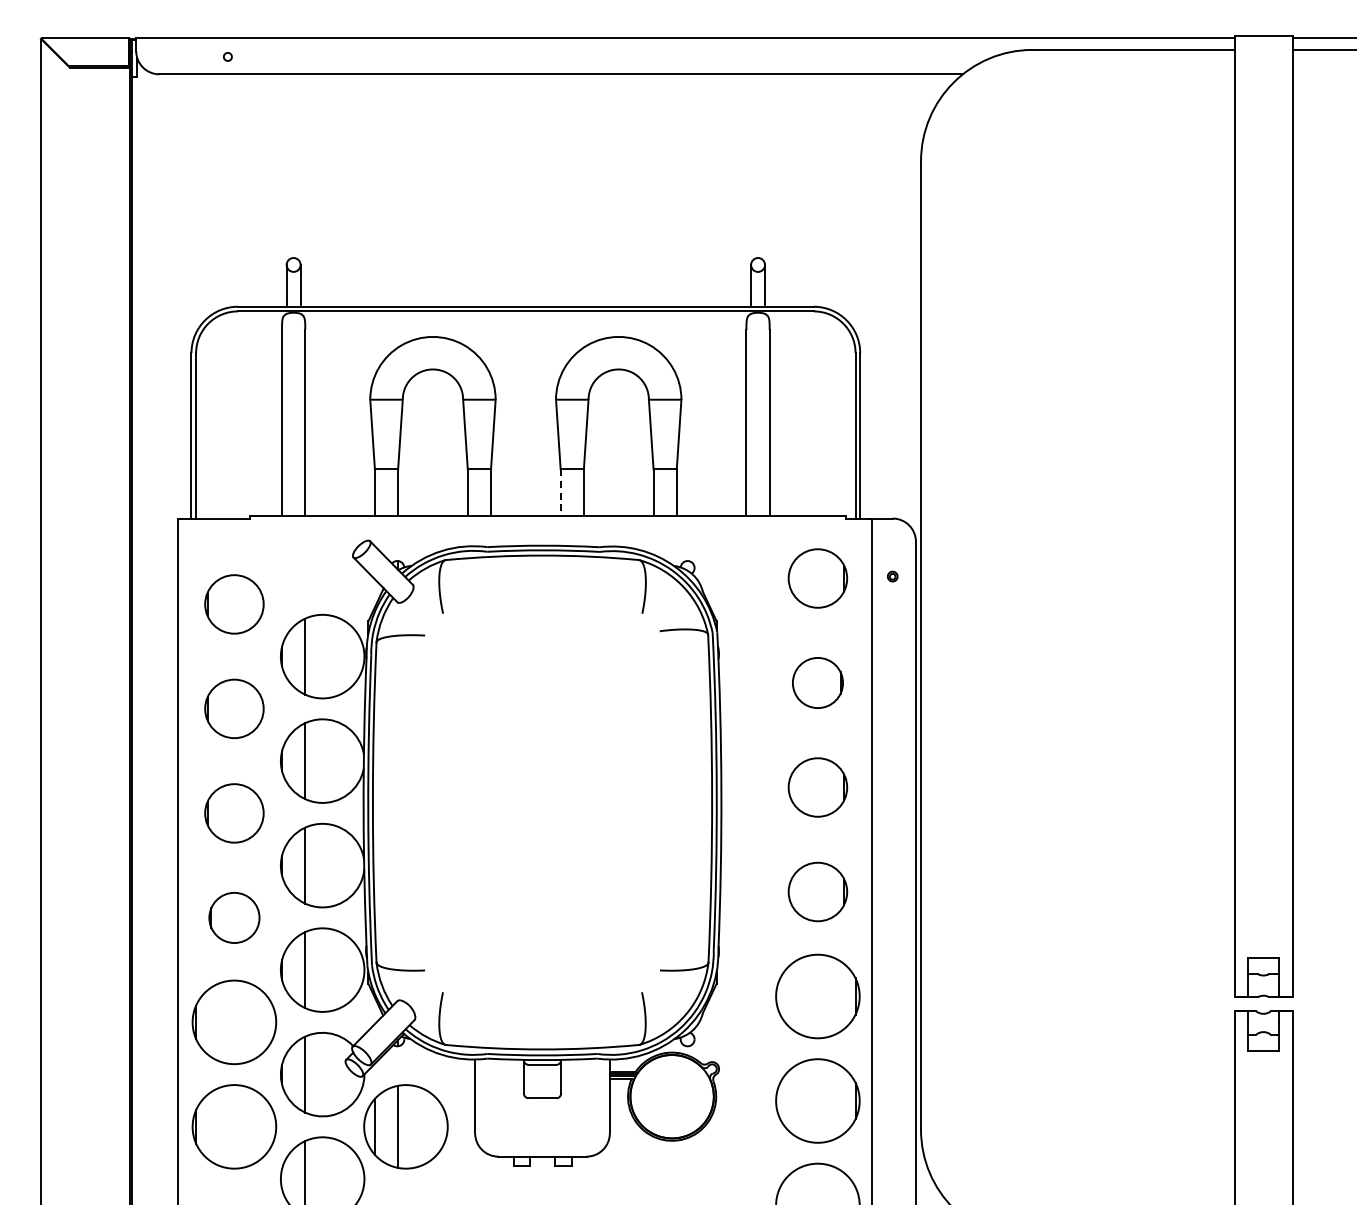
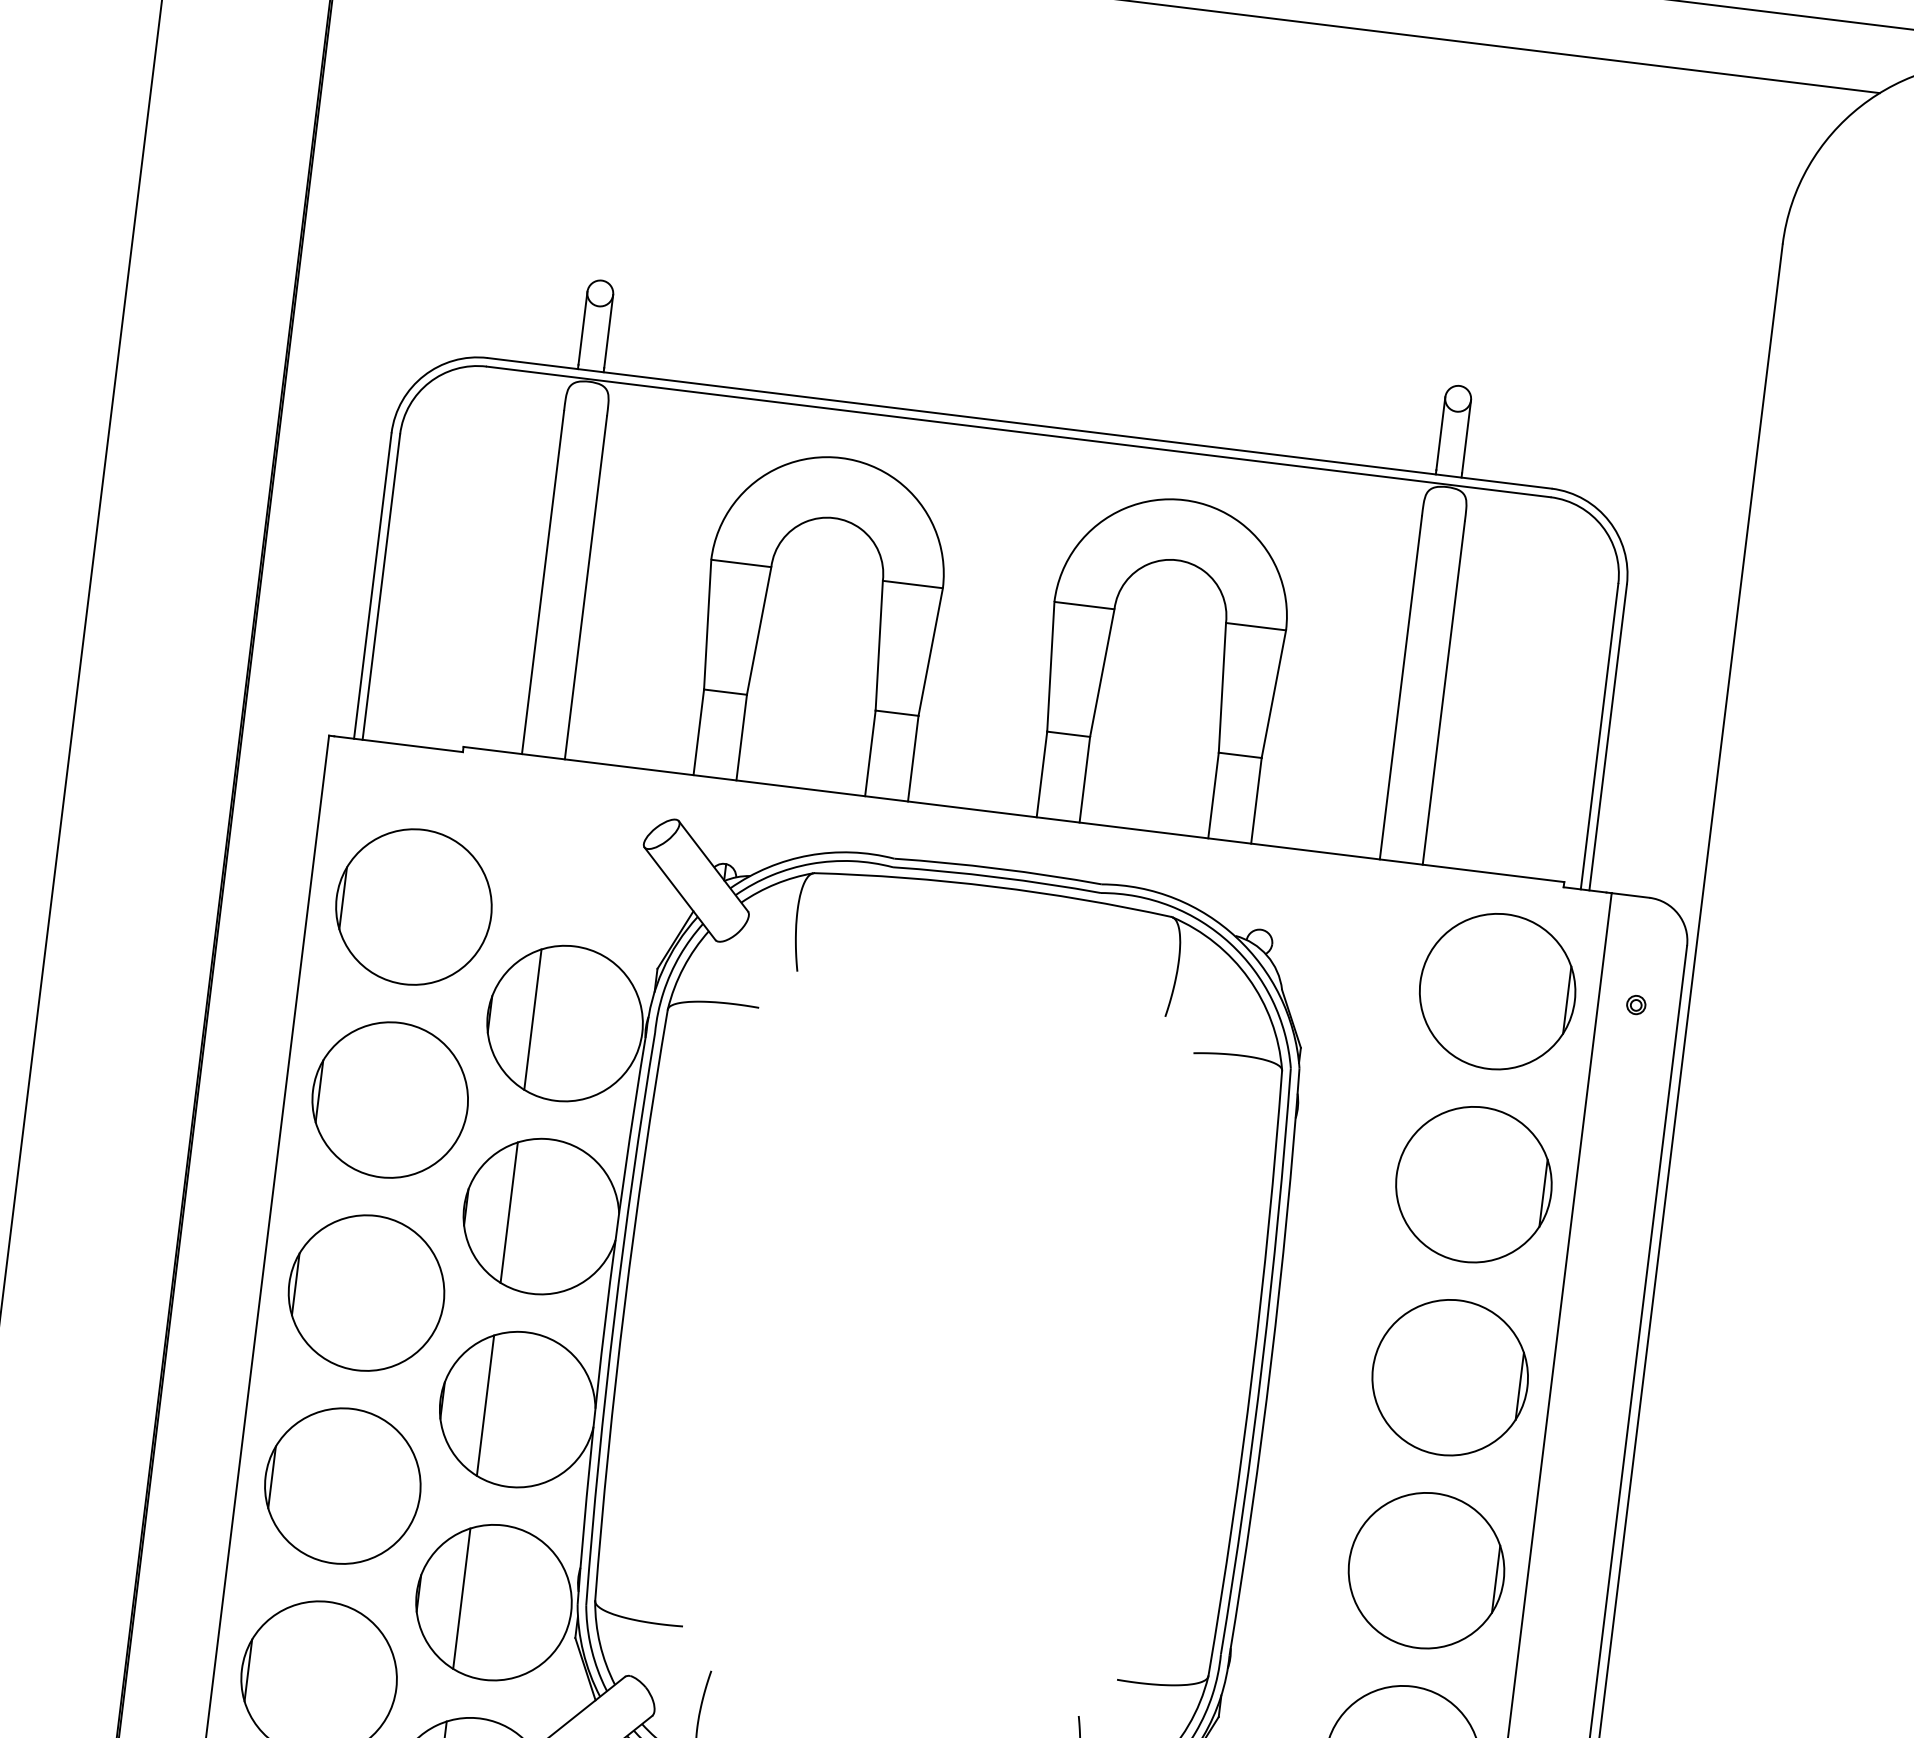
line: (560, 493) -> (1041, 776), dashed -> solid
part: (817, 578) -> (1496, 991), size x1.43
part: (234, 604) -> (414, 907), size x1.43
part: (817, 682) -> (1473, 1183), size x1.67
part: (234, 708) -> (390, 1099), size x1.43
part: (817, 787) -> (1449, 1377), size x1.43
part: (234, 813) -> (366, 1293), size x1.43
part: (817, 891) -> (1425, 1569), size x1.43
part: (234, 917) -> (343, 1485), size x1.67

